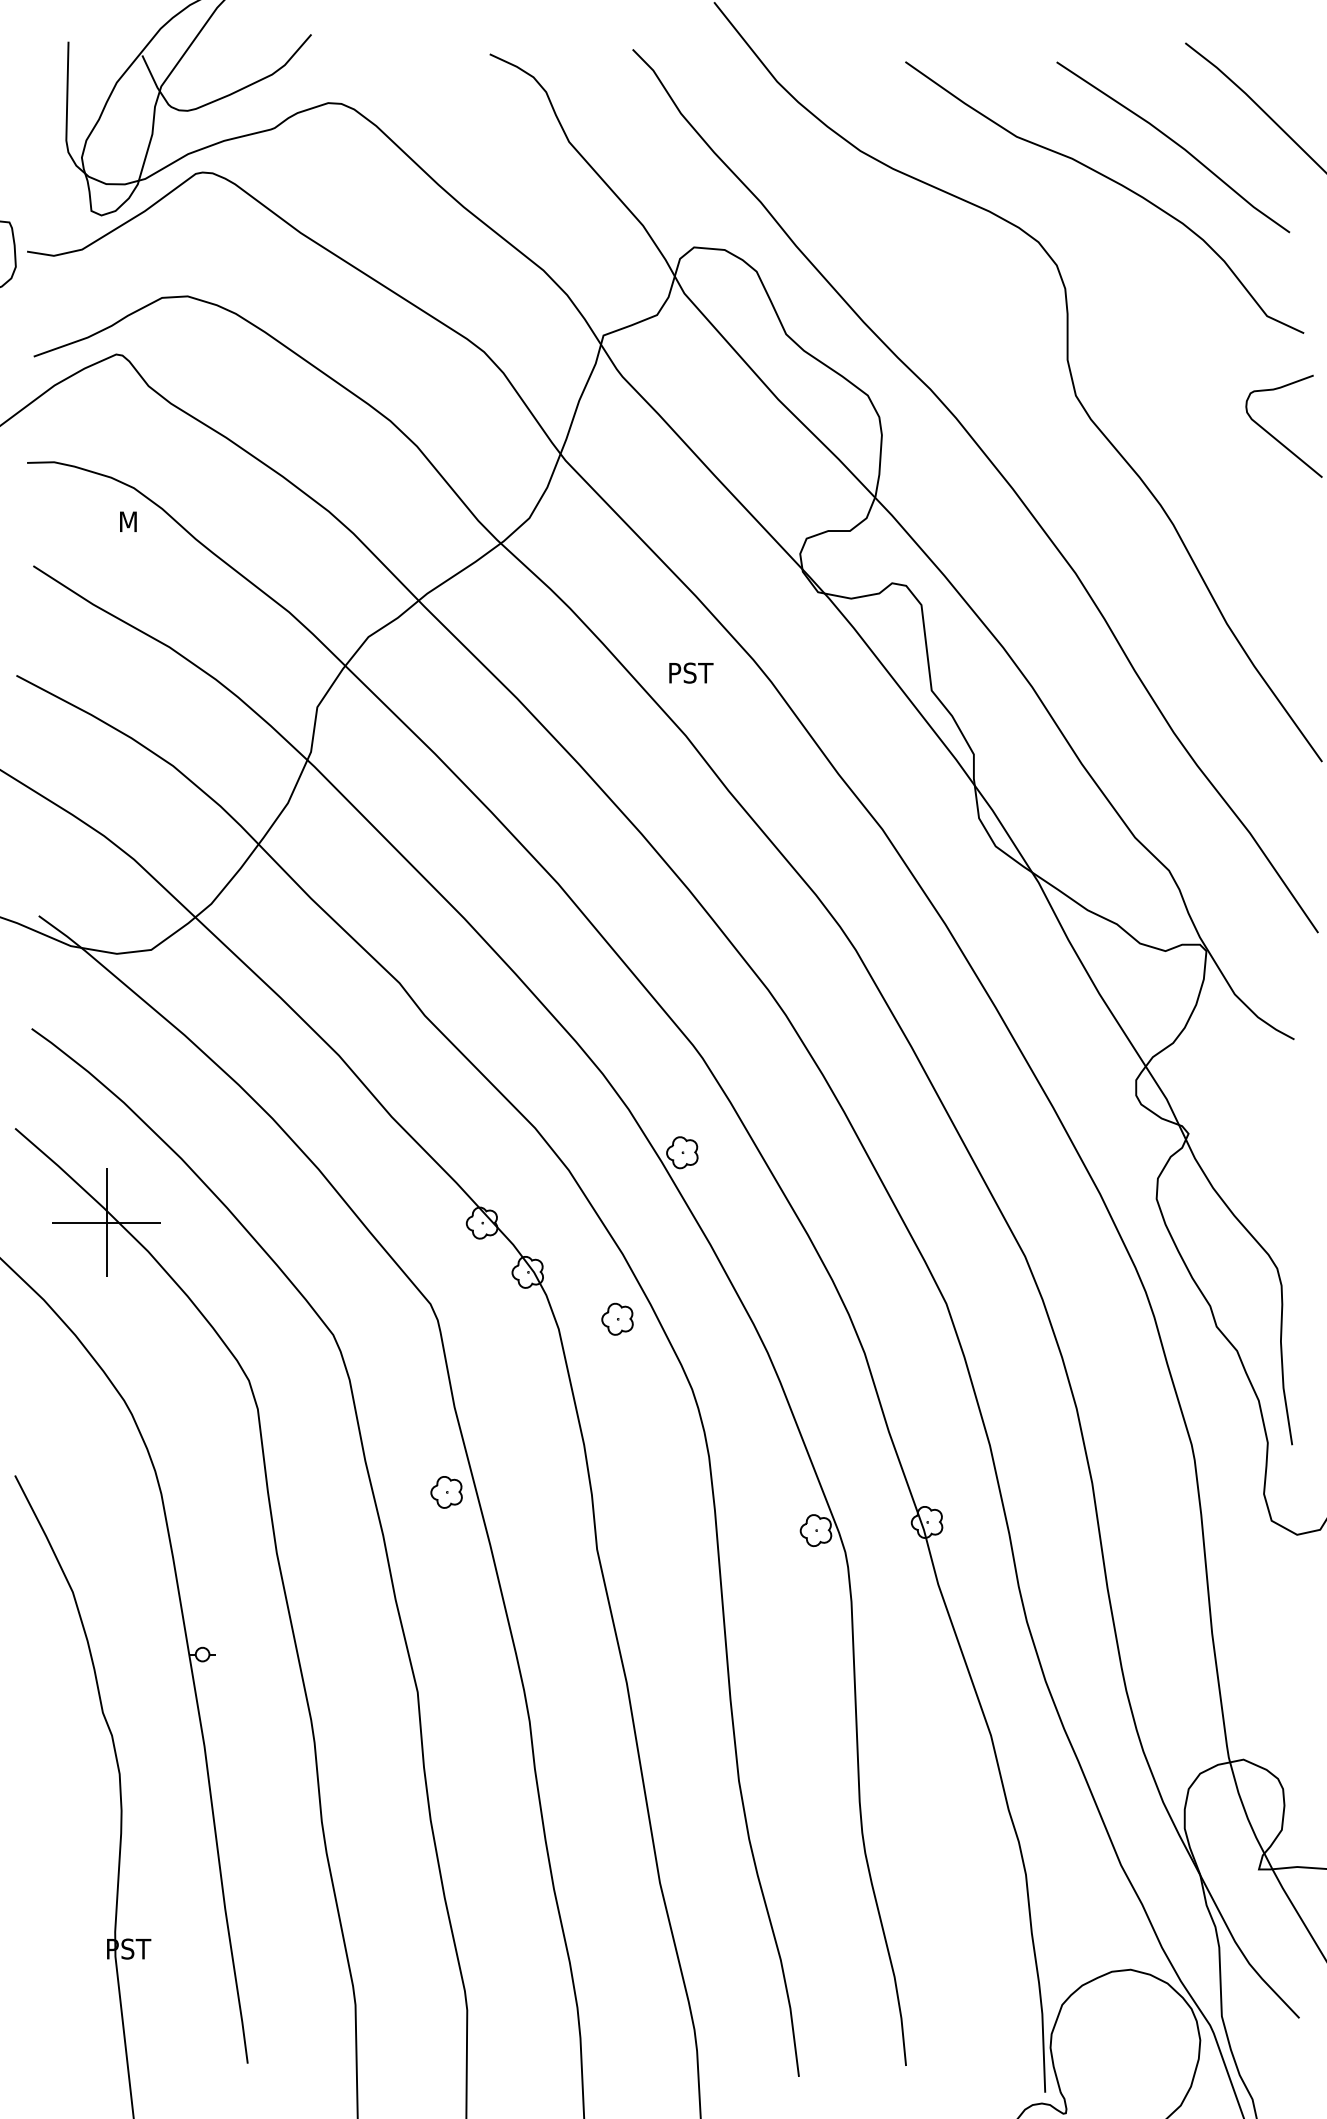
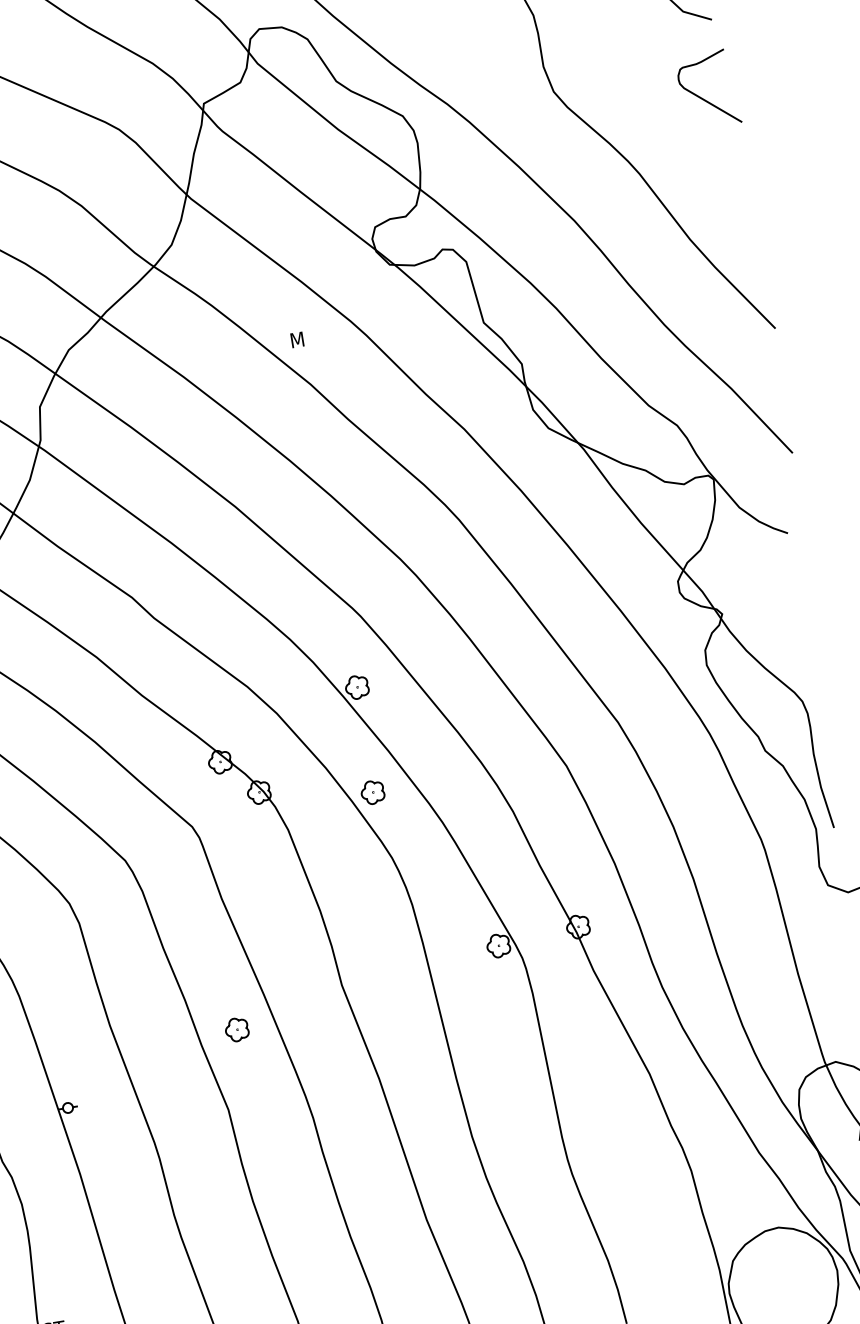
text: (692, 672) -> (308, 337), PST -> M
part: (617, 1318) -> (372, 791), moved
part: (446, 1492) -> (236, 1029), moved

